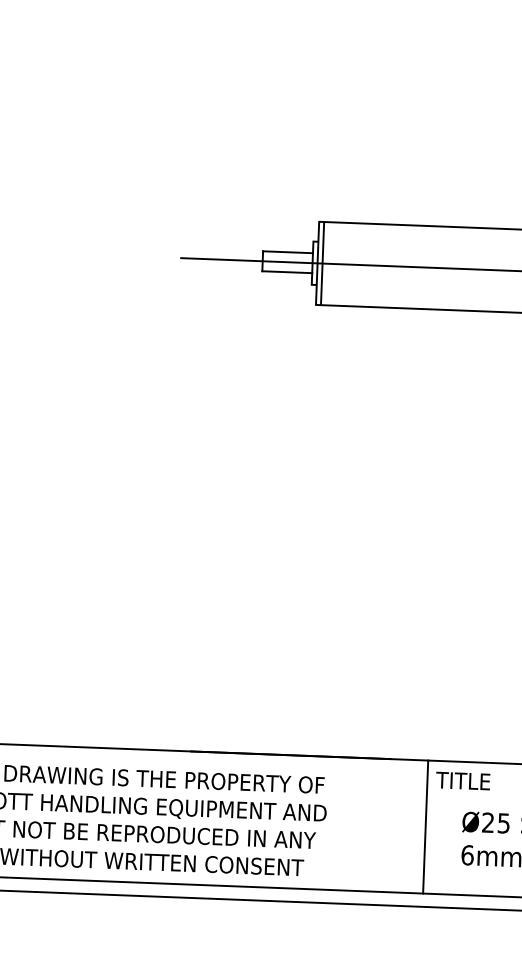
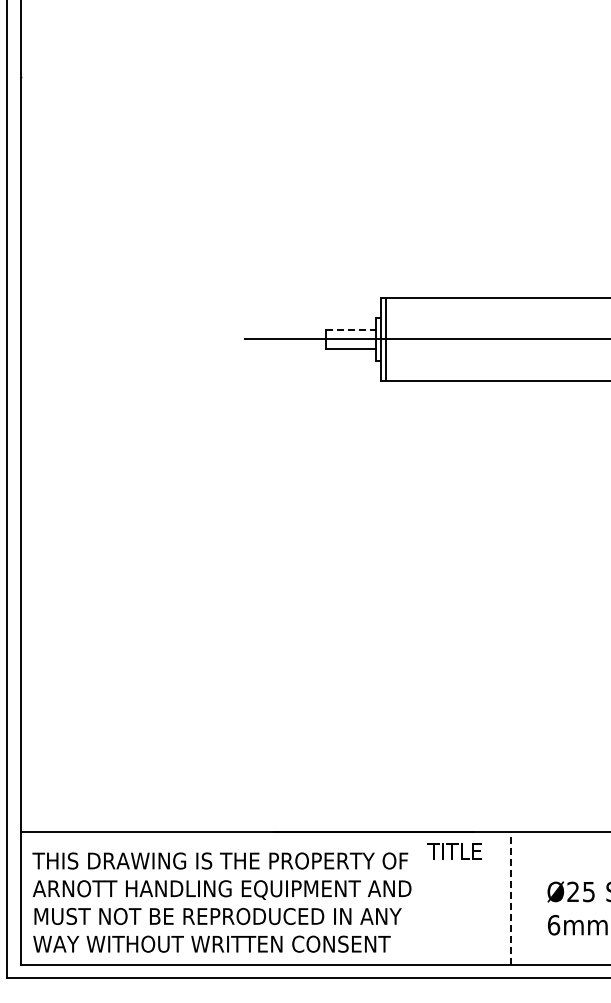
line: (288, 252) -> (351, 329), solid -> dashed
text: (463, 781) -> (454, 851), moved
line: (425, 826) -> (510, 898), solid -> dashed

